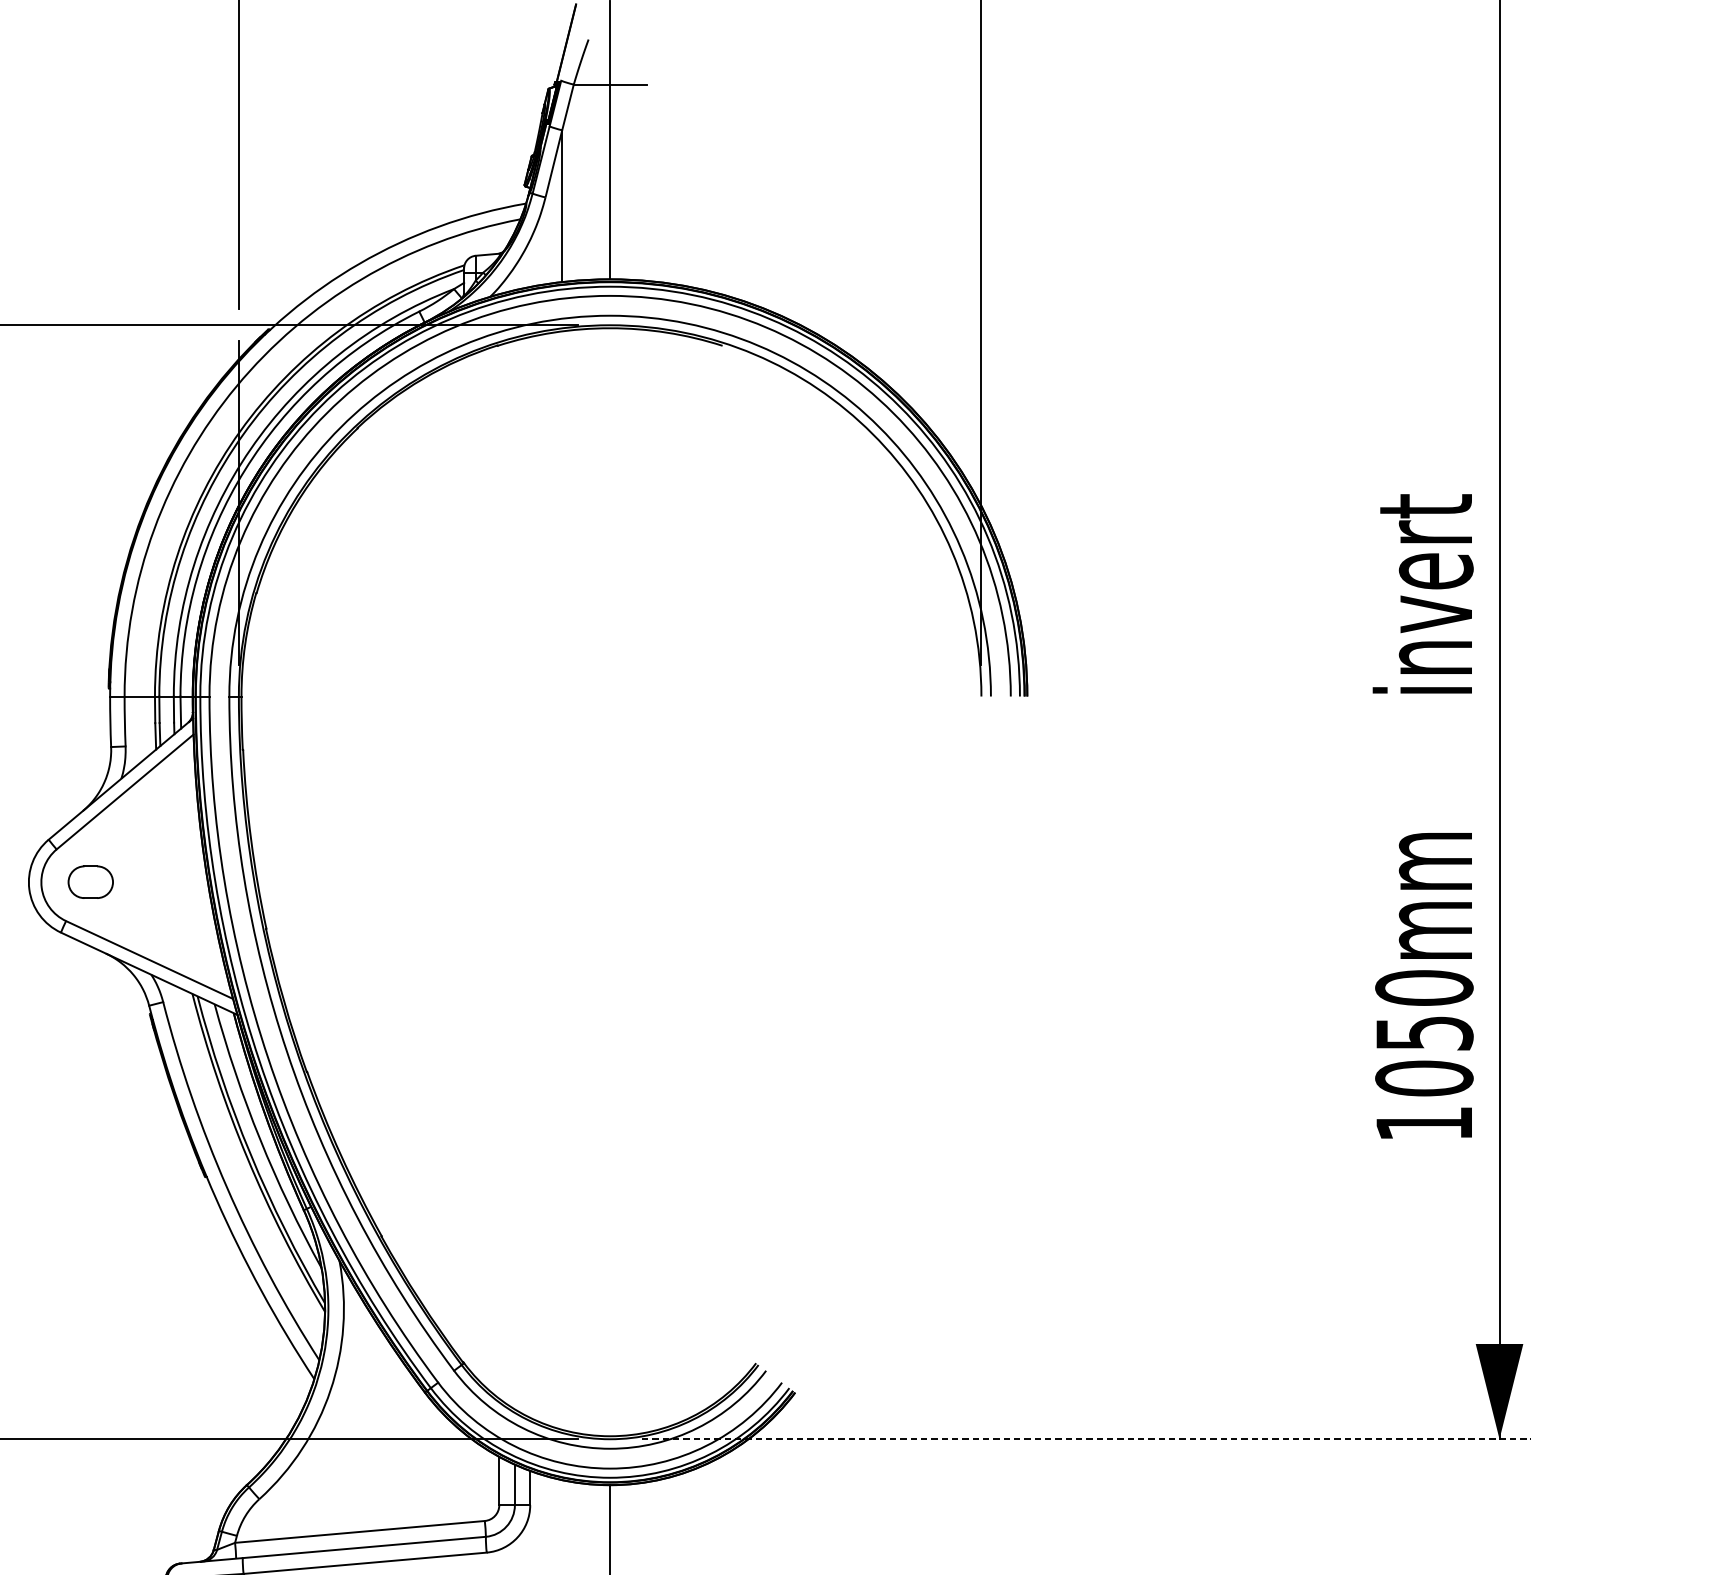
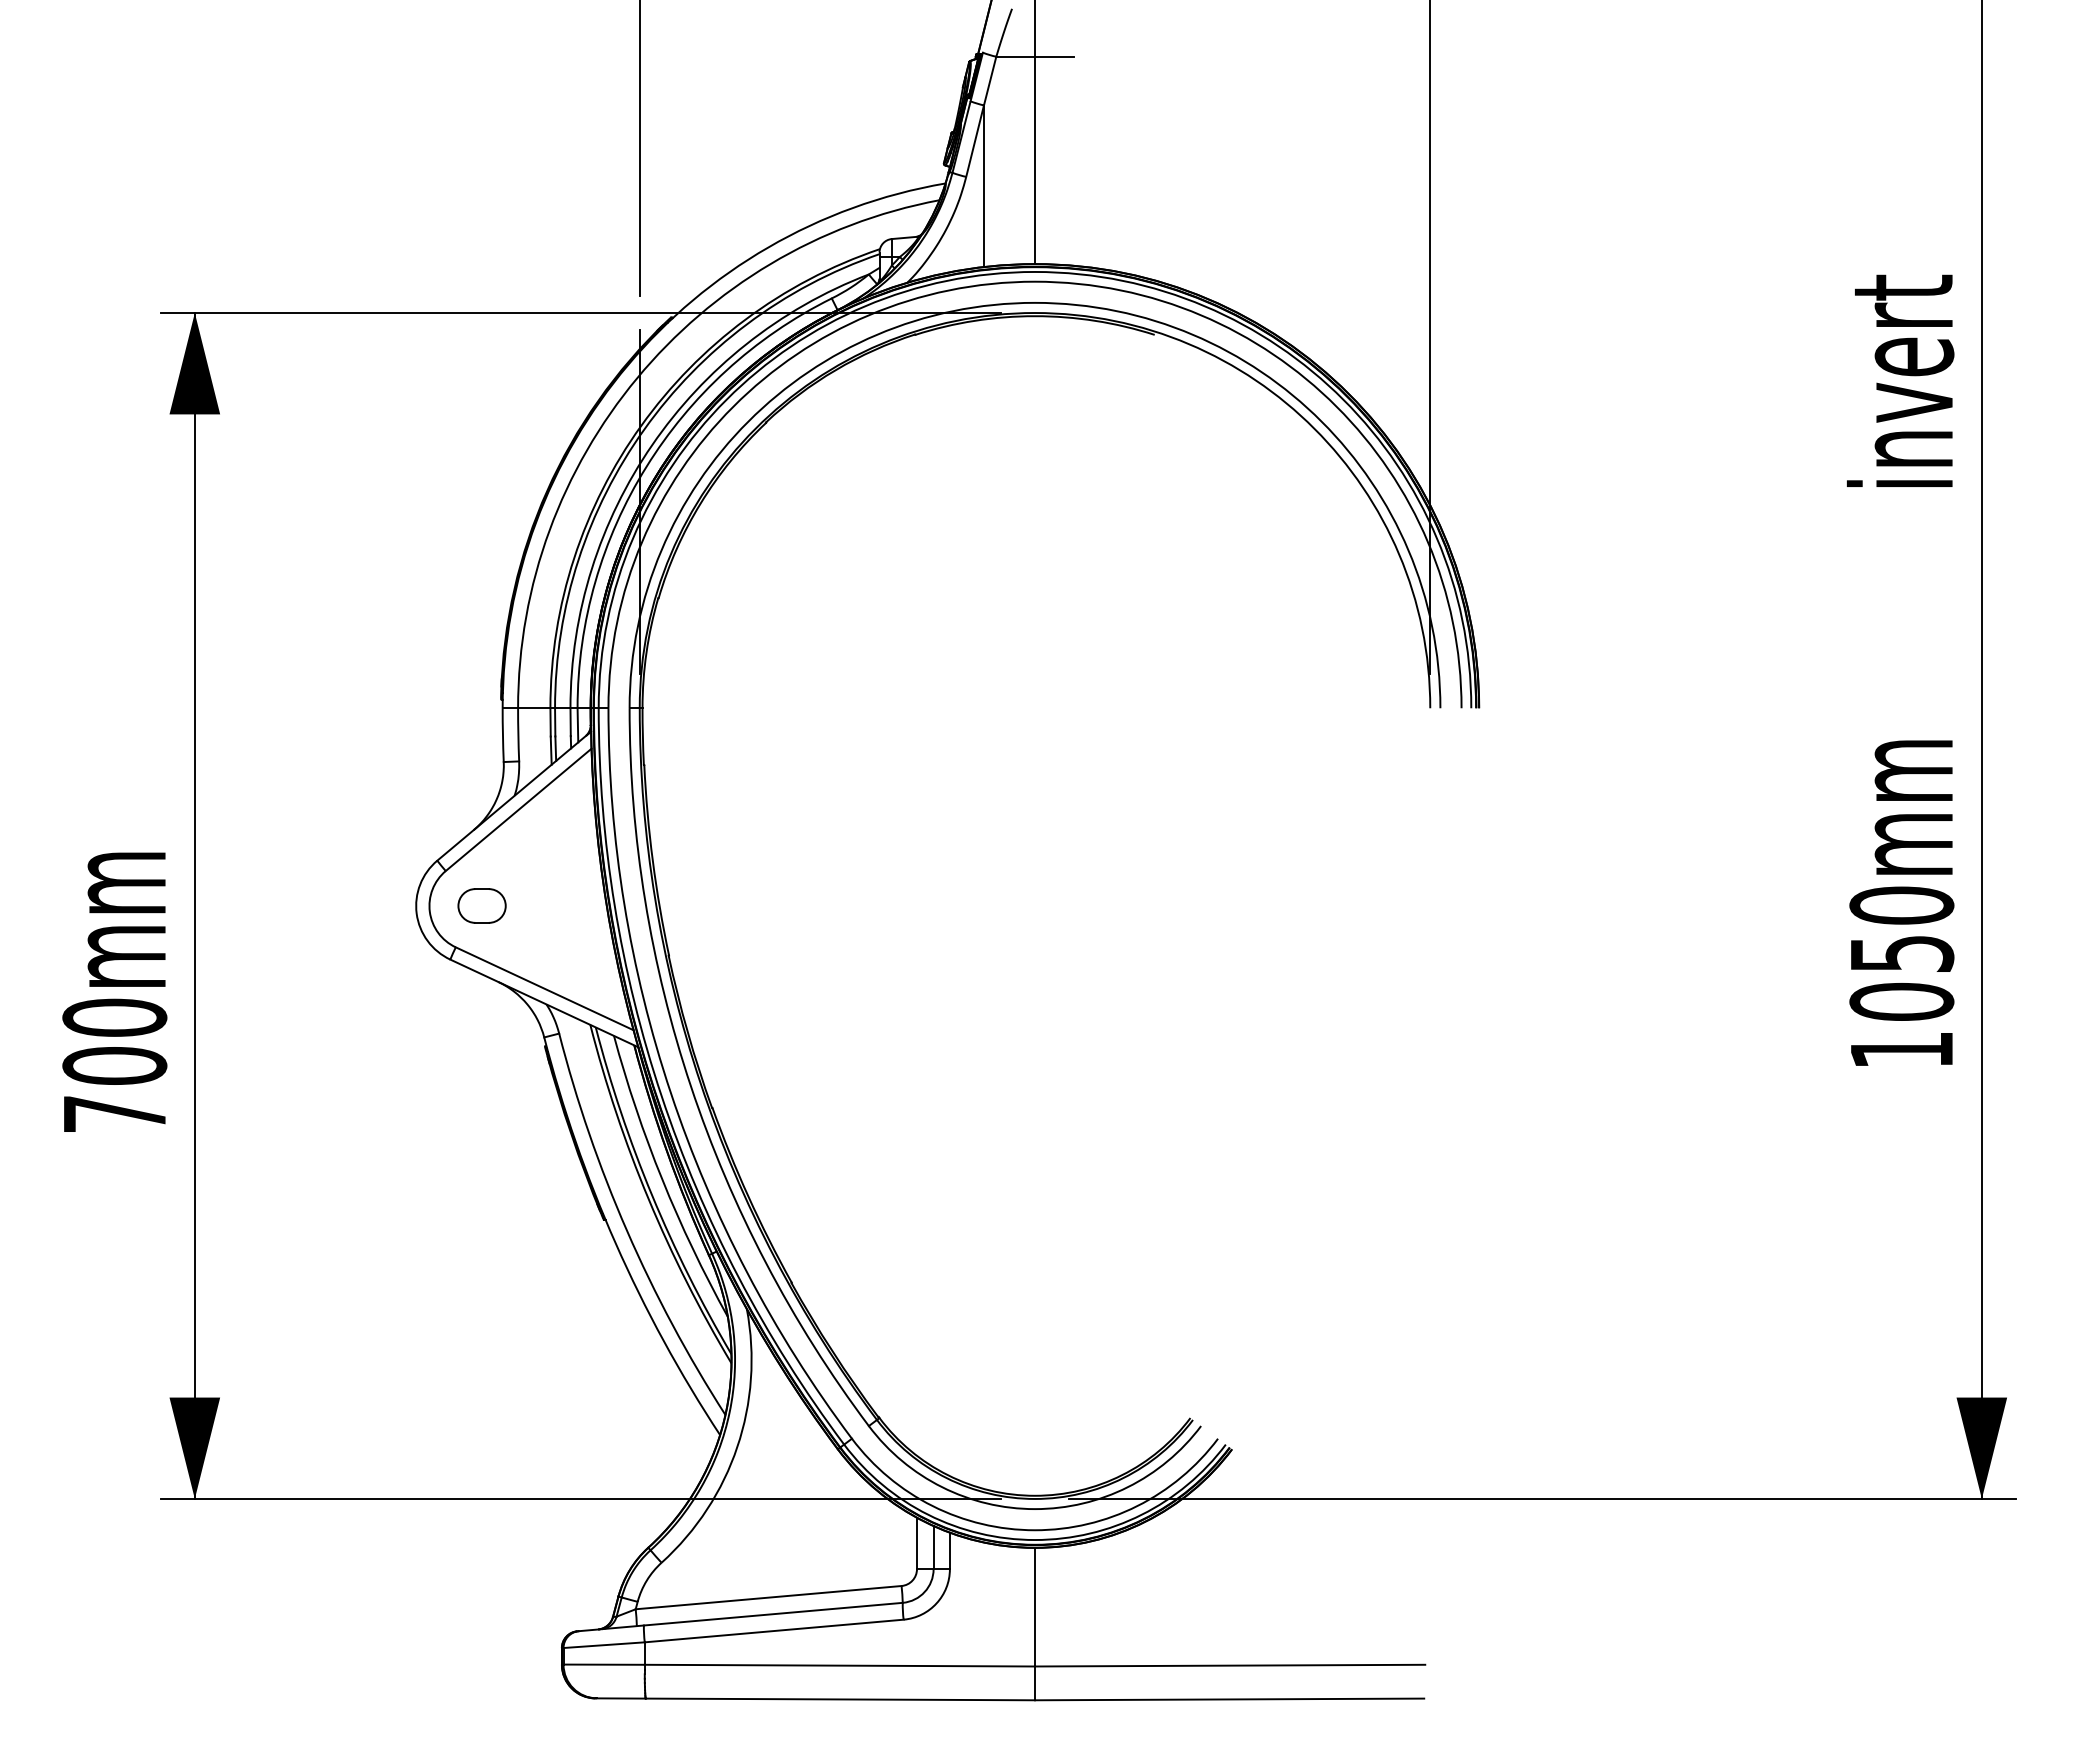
text: (1423, 593) -> (1900, 380), moved
text: (1424, 985) -> (1901, 902), moved
line: (1086, 1438) -> (1542, 1498), dashed -> solid

